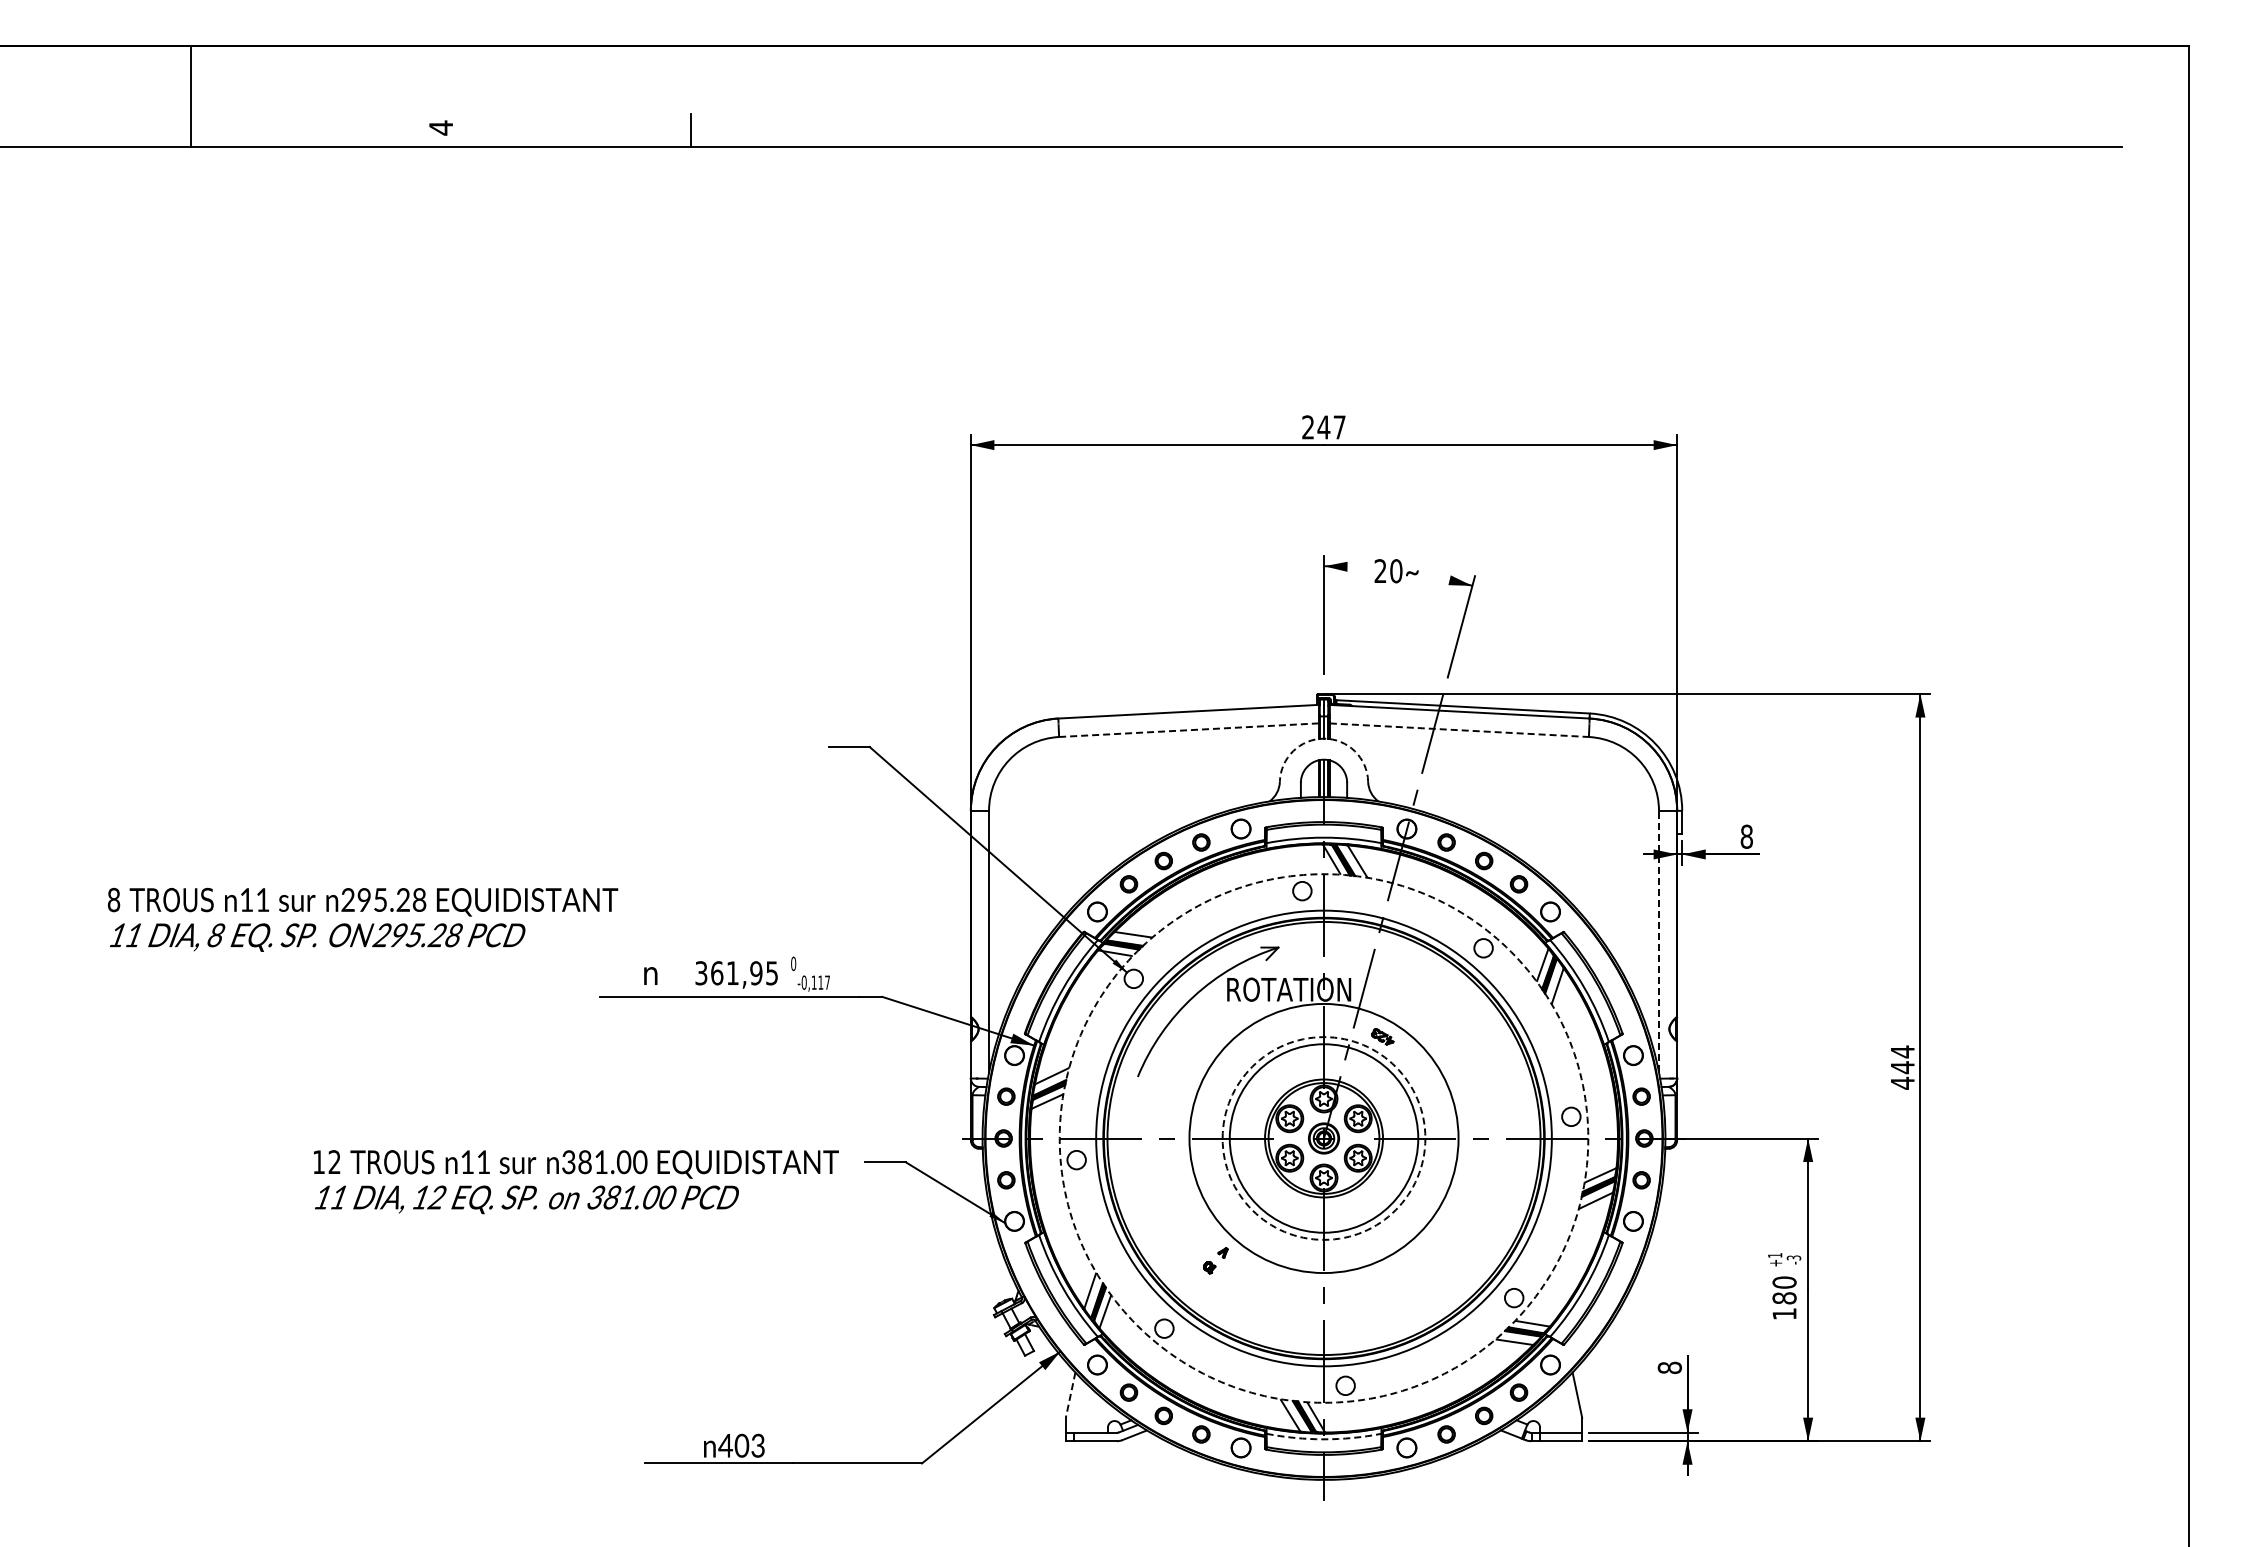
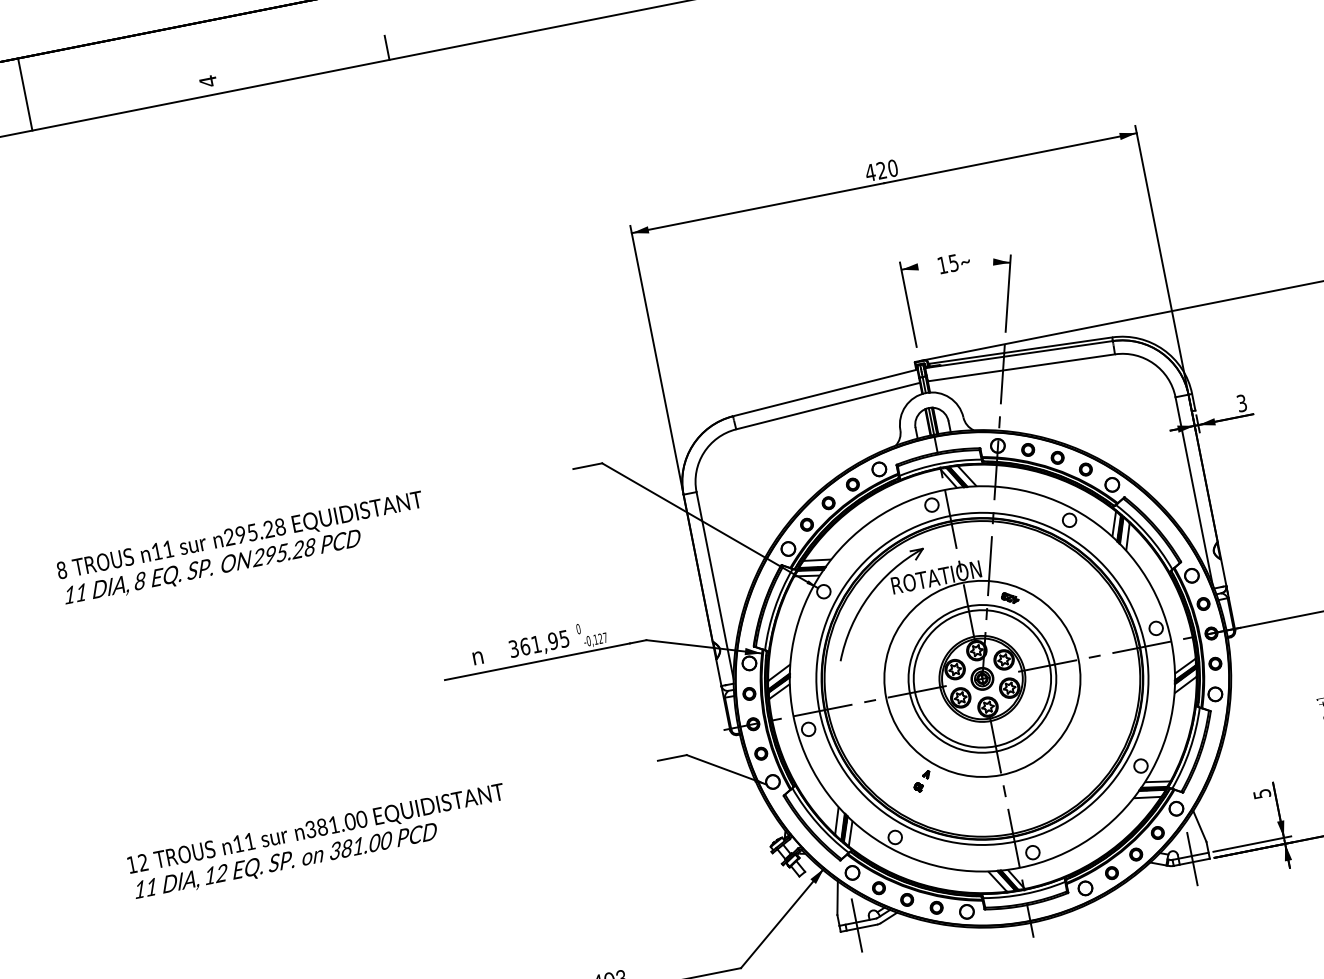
text: (1323, 427) -> (881, 170), 247 -> 420
text: (1388, 571) -> (948, 264), 20 -> 15
line: (1189, 730) -> (828, 406), dashed -> solid
line: (1459, 730) -> (1021, 368), dashed -> solid
arc: (1324, 738) -> (926, 392), dashed -> solid
text: (1746, 836) -> (1241, 403), 8 -> 3
text: (363, 919) -> (243, 548), moved
line: (1659, 941) -> (1194, 490), dashed -> solid
text: (820, 982) -> (600, 638), -0,117 -> -0,127
circle: (1323, 1138) -> (982, 678), dashed -> solid
circle: (1323, 1138) -> (982, 678), dashed -> solid
text: (576, 1182) -> (319, 842), moved
text: (1669, 1367) -> (1261, 793), 8 -> 5
line: (1070, 1395) -> (837, 898), dashed -> solid
line: (1089, 1436) -> (856, 925), added
line: (1558, 1436) -> (1192, 858), added
arc: (1324, 1439) -> (1025, 894), dashed -> solid

